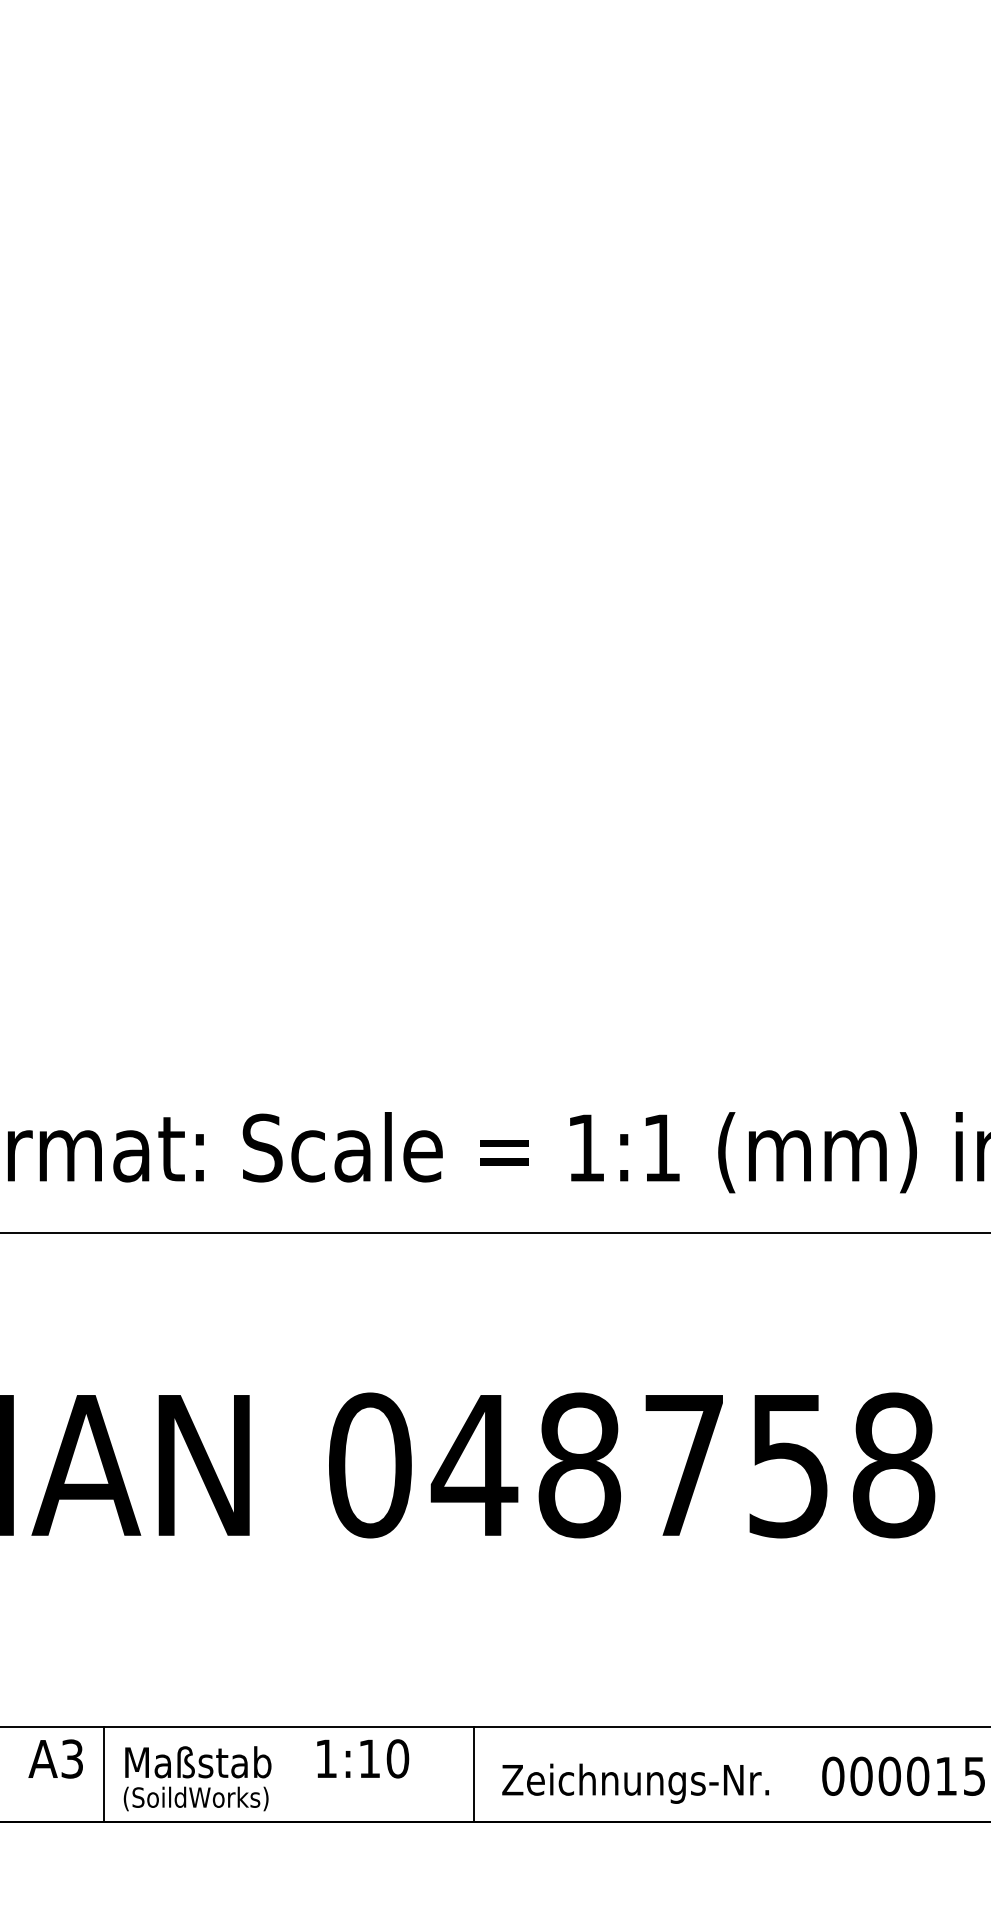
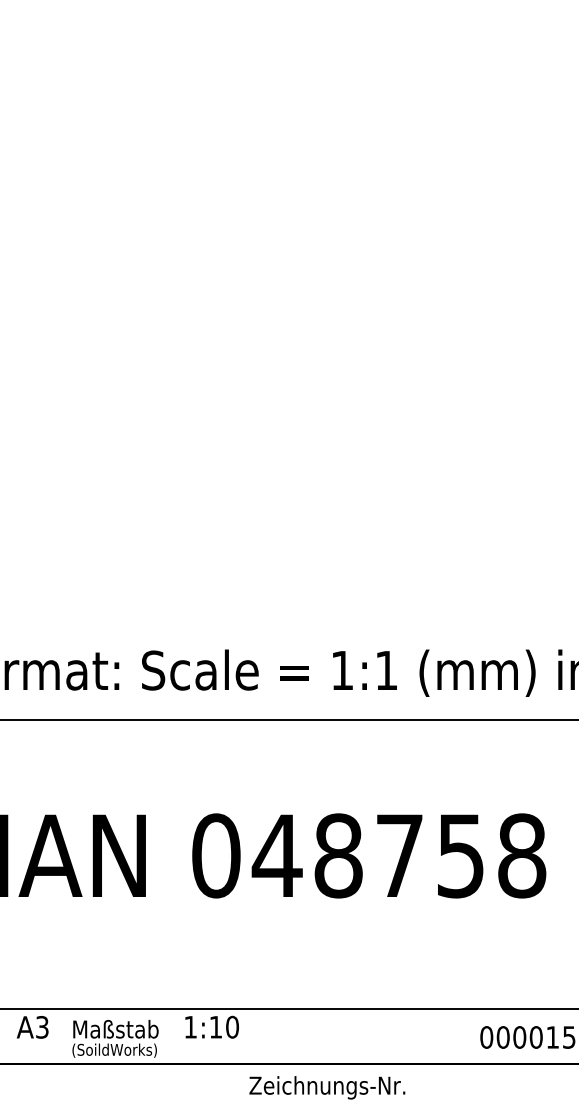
line: (103, 1774) -> (60, 1036), removed
line: (473, 1774) -> (276, 1036), removed
text: (635, 1783) -> (327, 1087), moved

